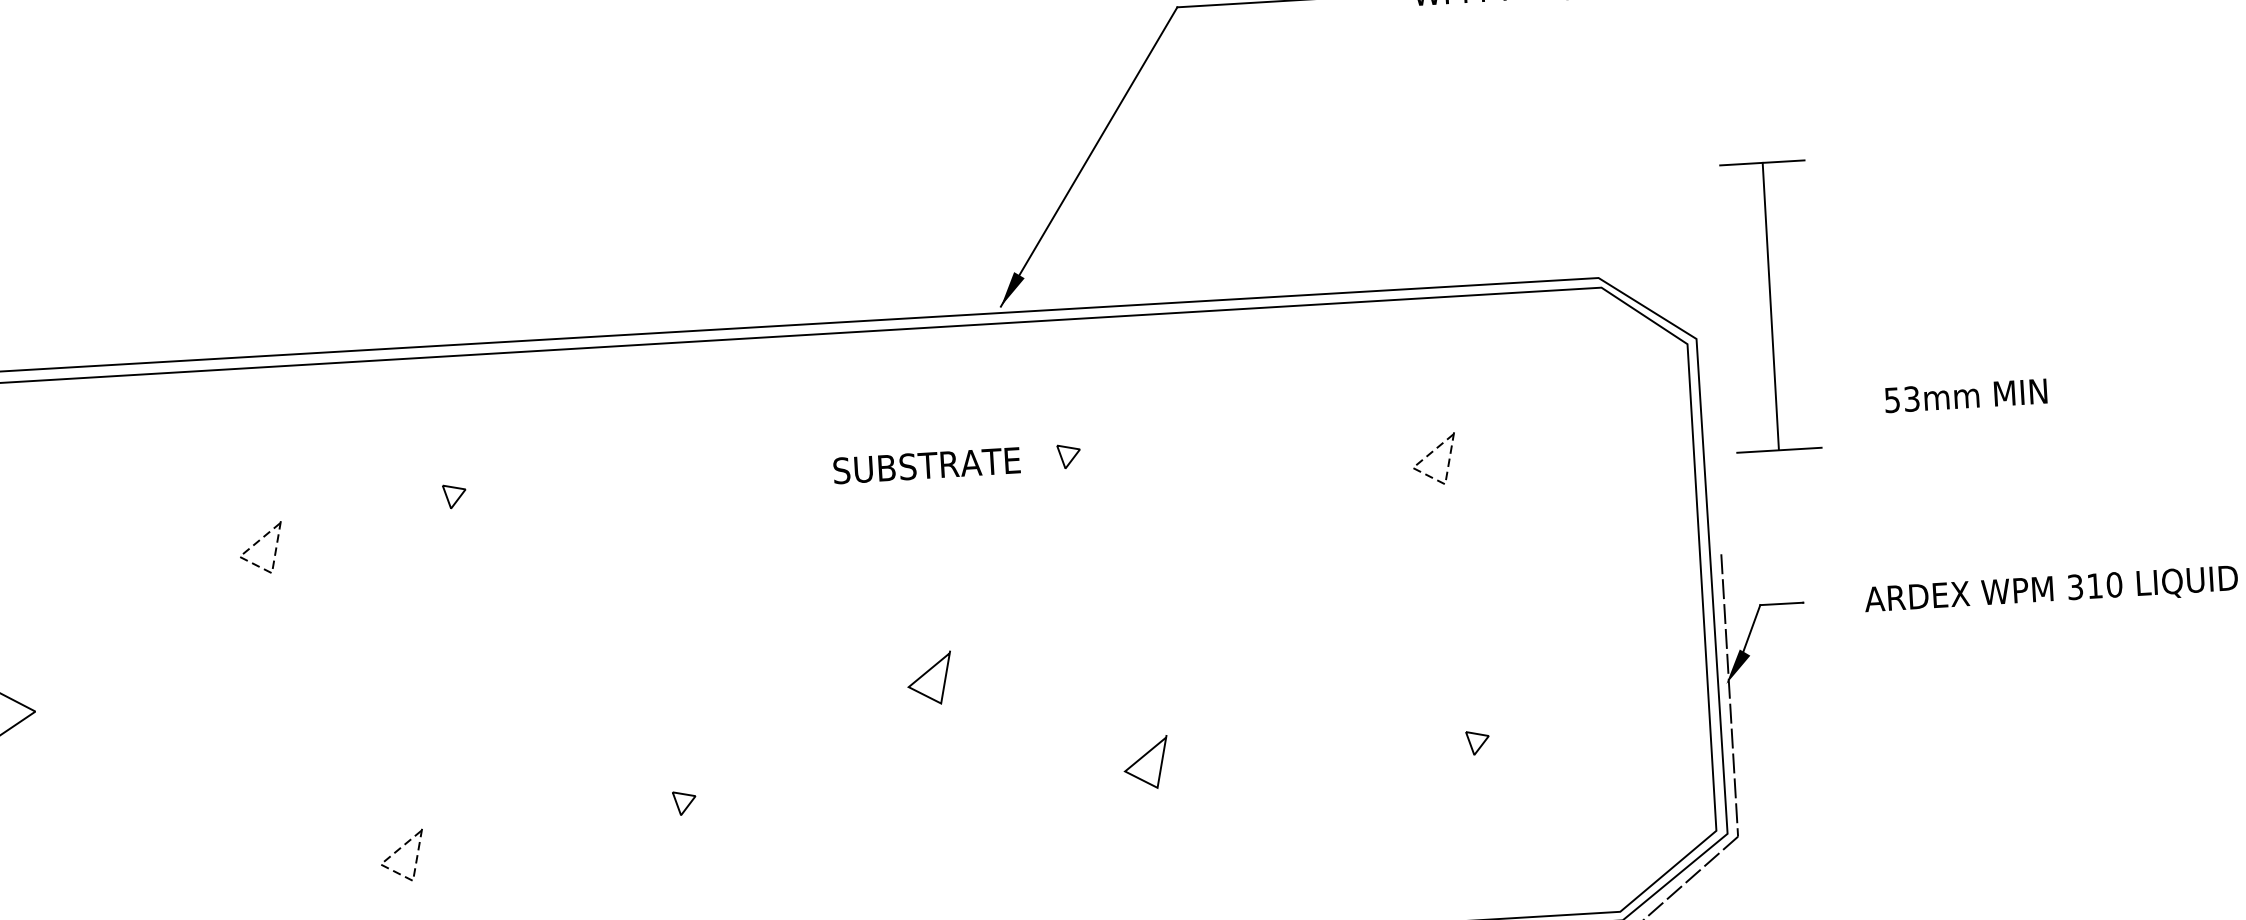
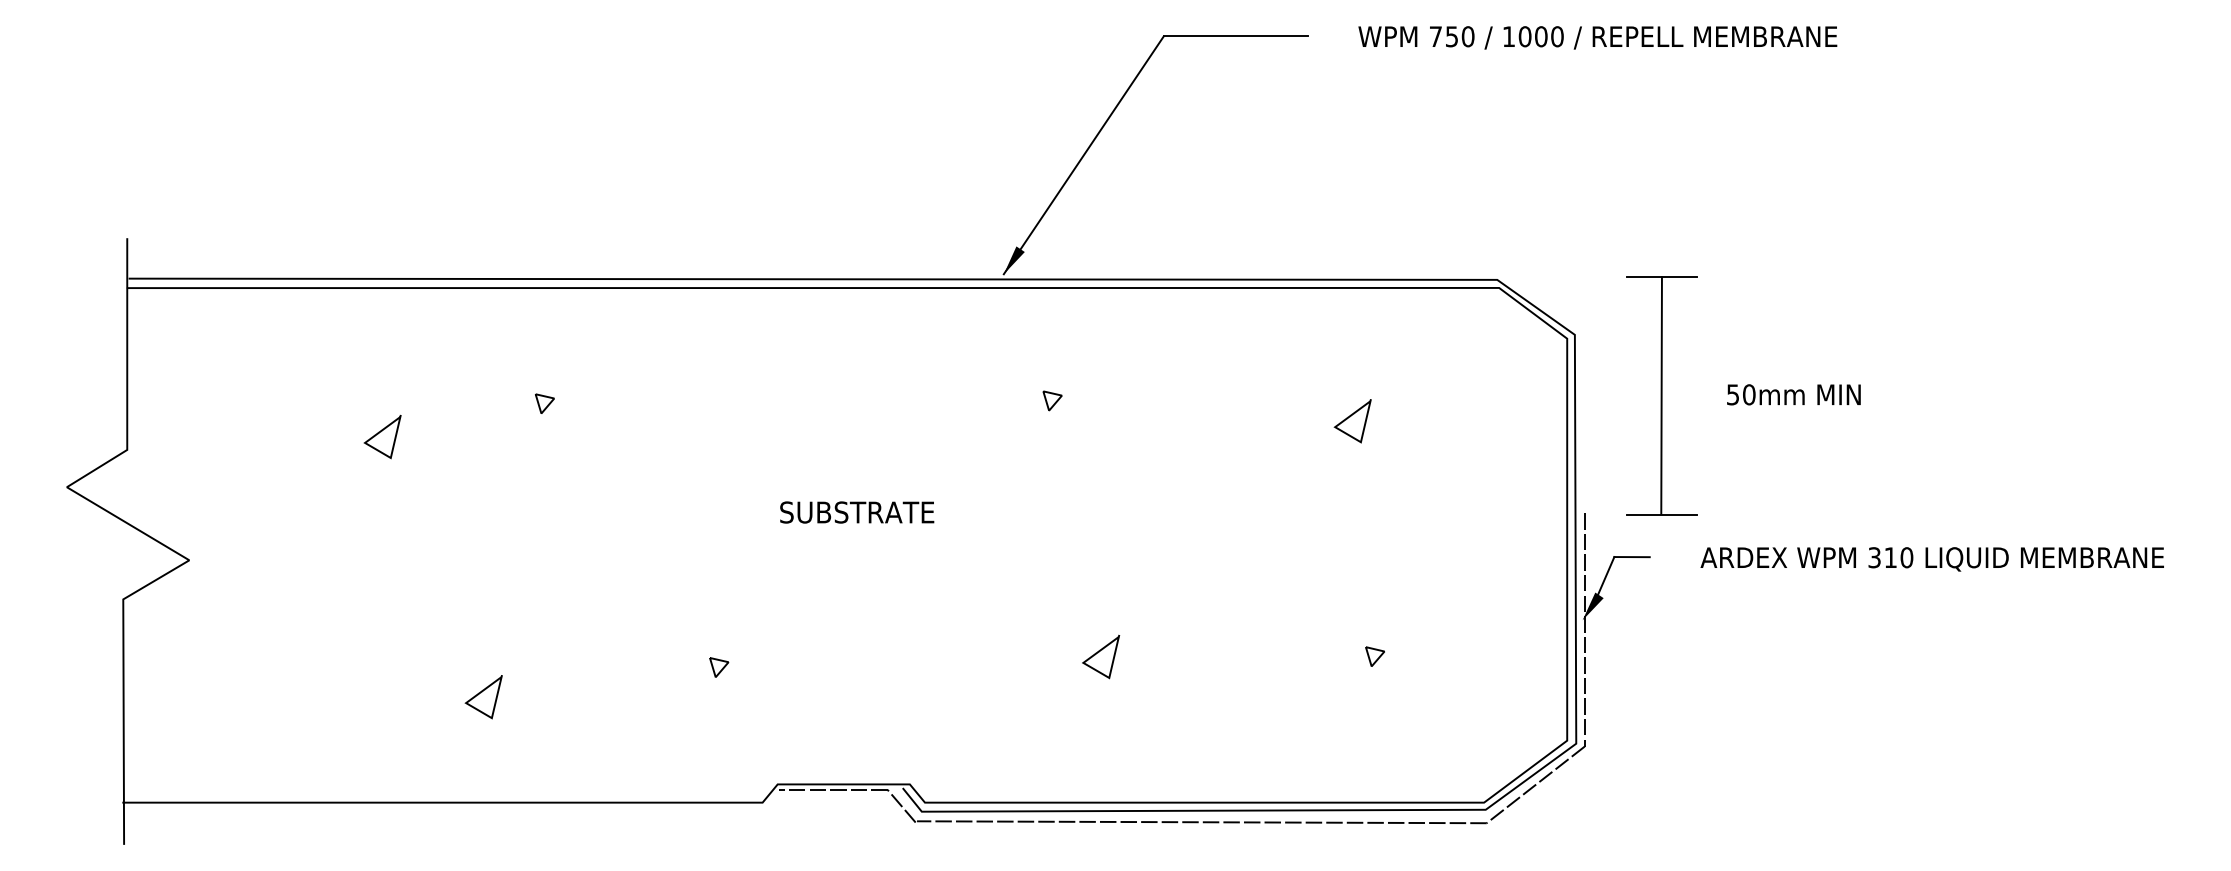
part: (1770, 306) -> (1661, 395), moved
text: (1912, 398) -> (1749, 394), 53mm -> 50mm
text: (927, 465) -> (857, 512), moved
line: (1429, 477) -> (1348, 435), dashed -> solid
line: (256, 565) -> (378, 450), dashed -> solid
line: (927, 673) -> (925, 572), removed
line: (397, 873) -> (479, 711), dashed -> solid

